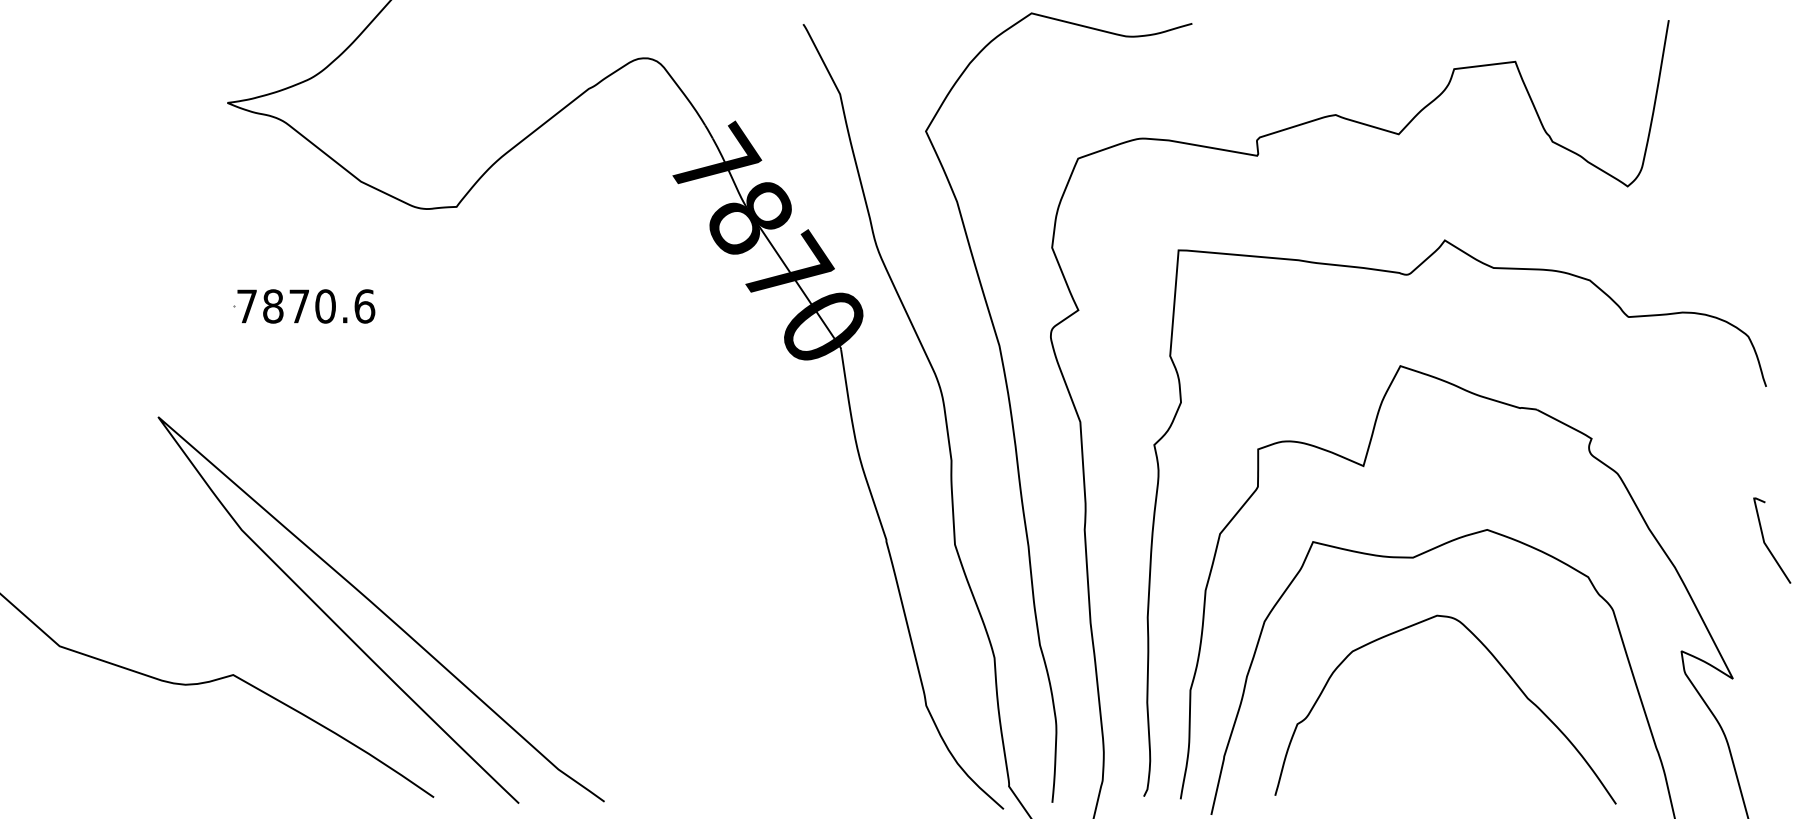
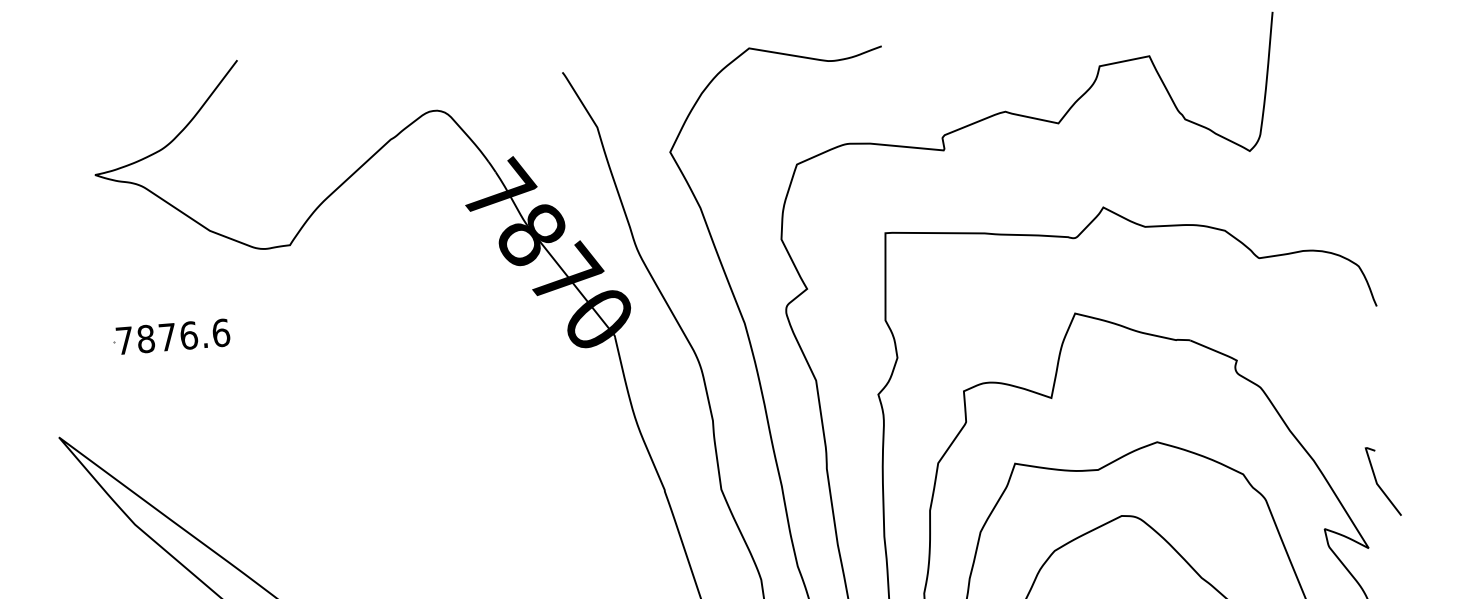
text: (325, 306) -> (188, 335), 7870.6 -> 7876.6
curve: (1767, 545) -> (1379, 485), moved

